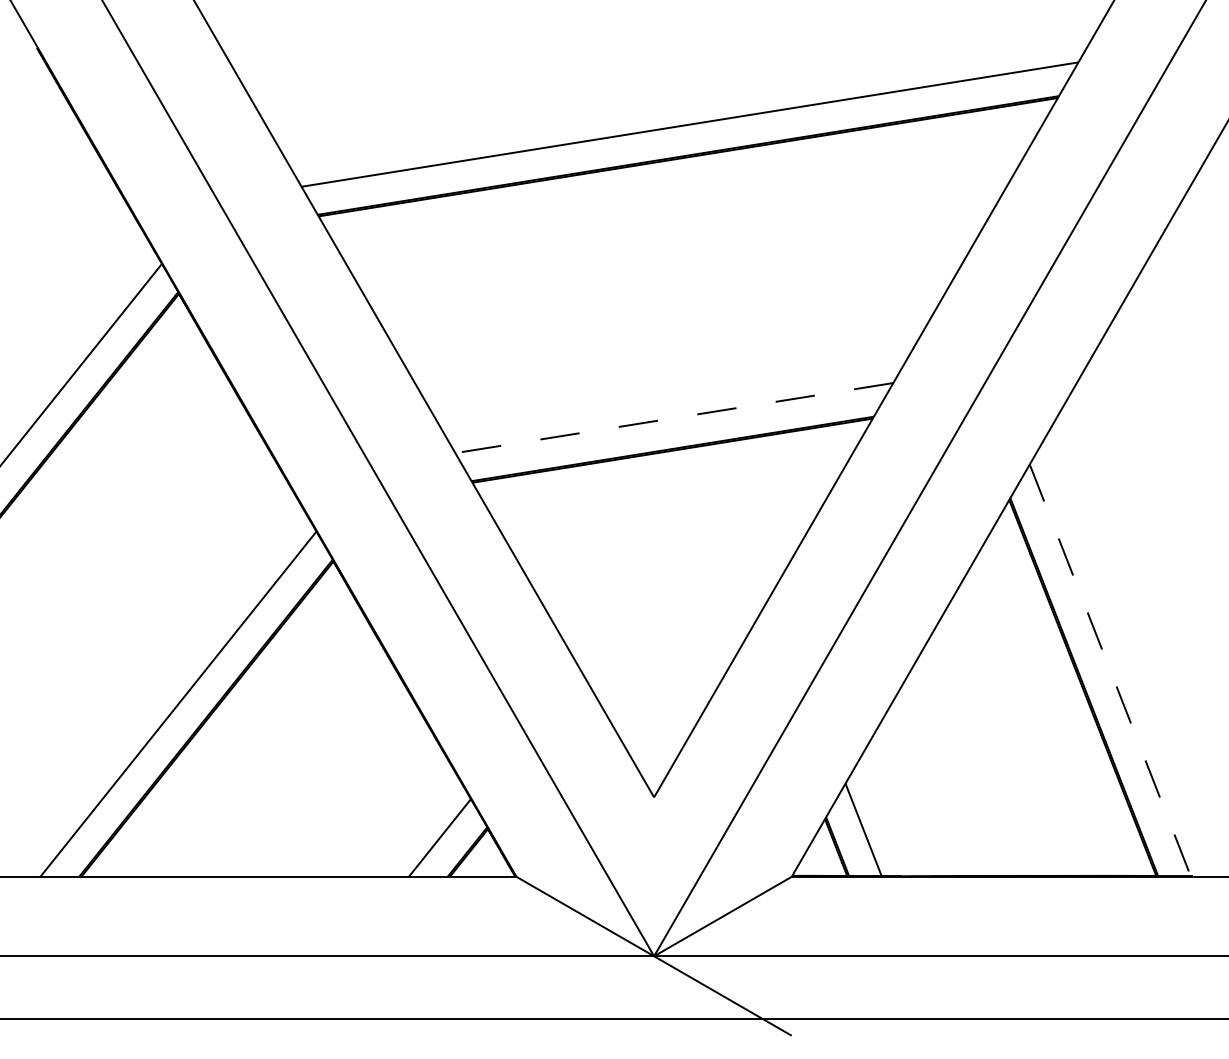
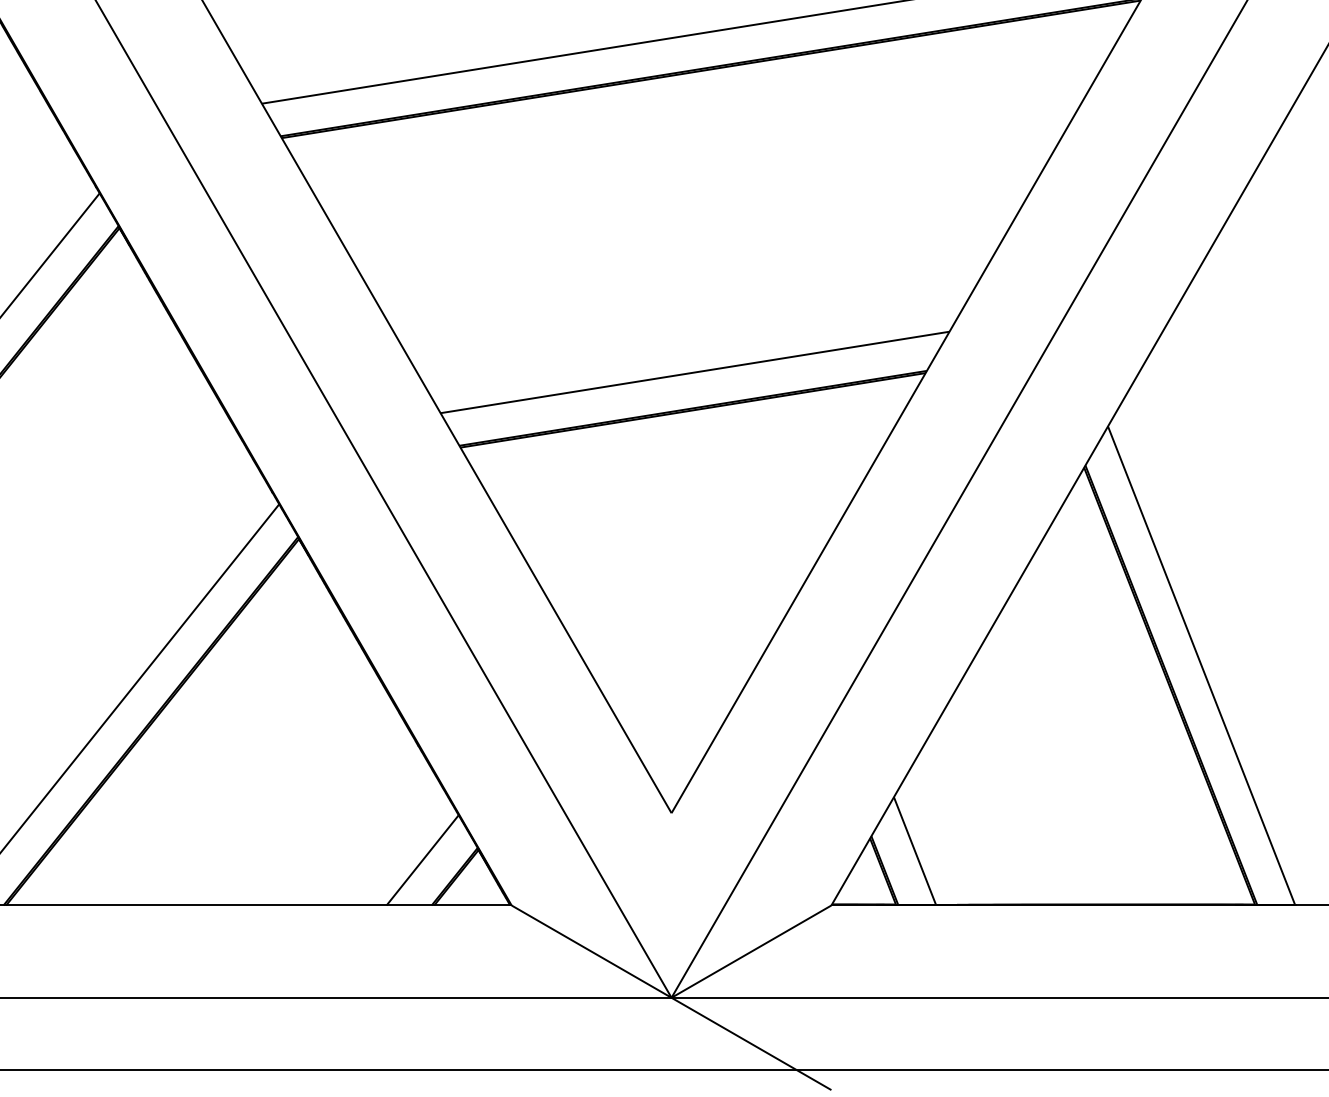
line: (674, 418) -> (695, 372), dashed -> solid
line: (1110, 670) -> (1201, 665), dashed -> solid

